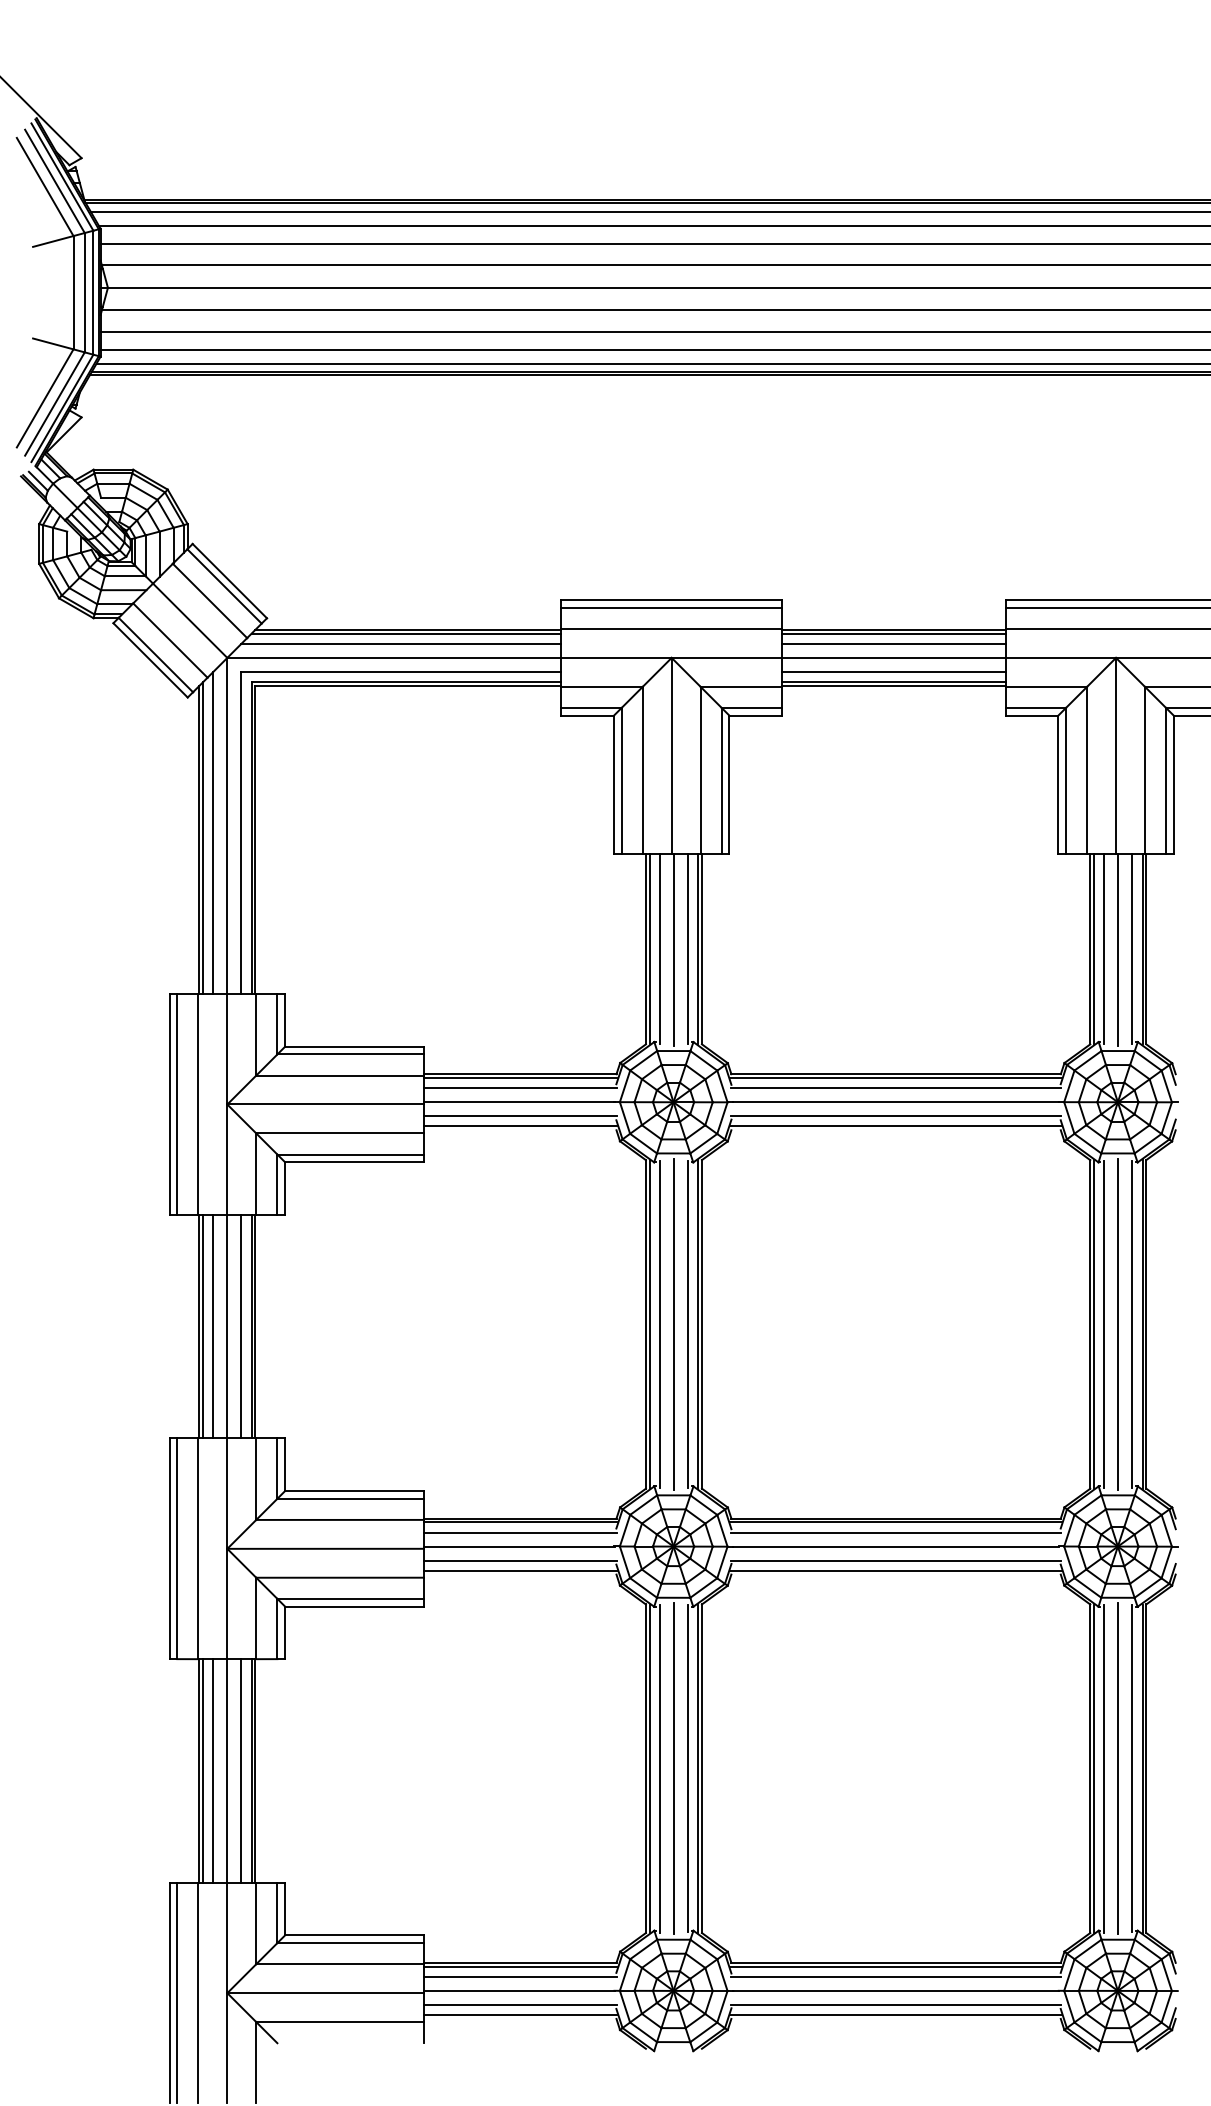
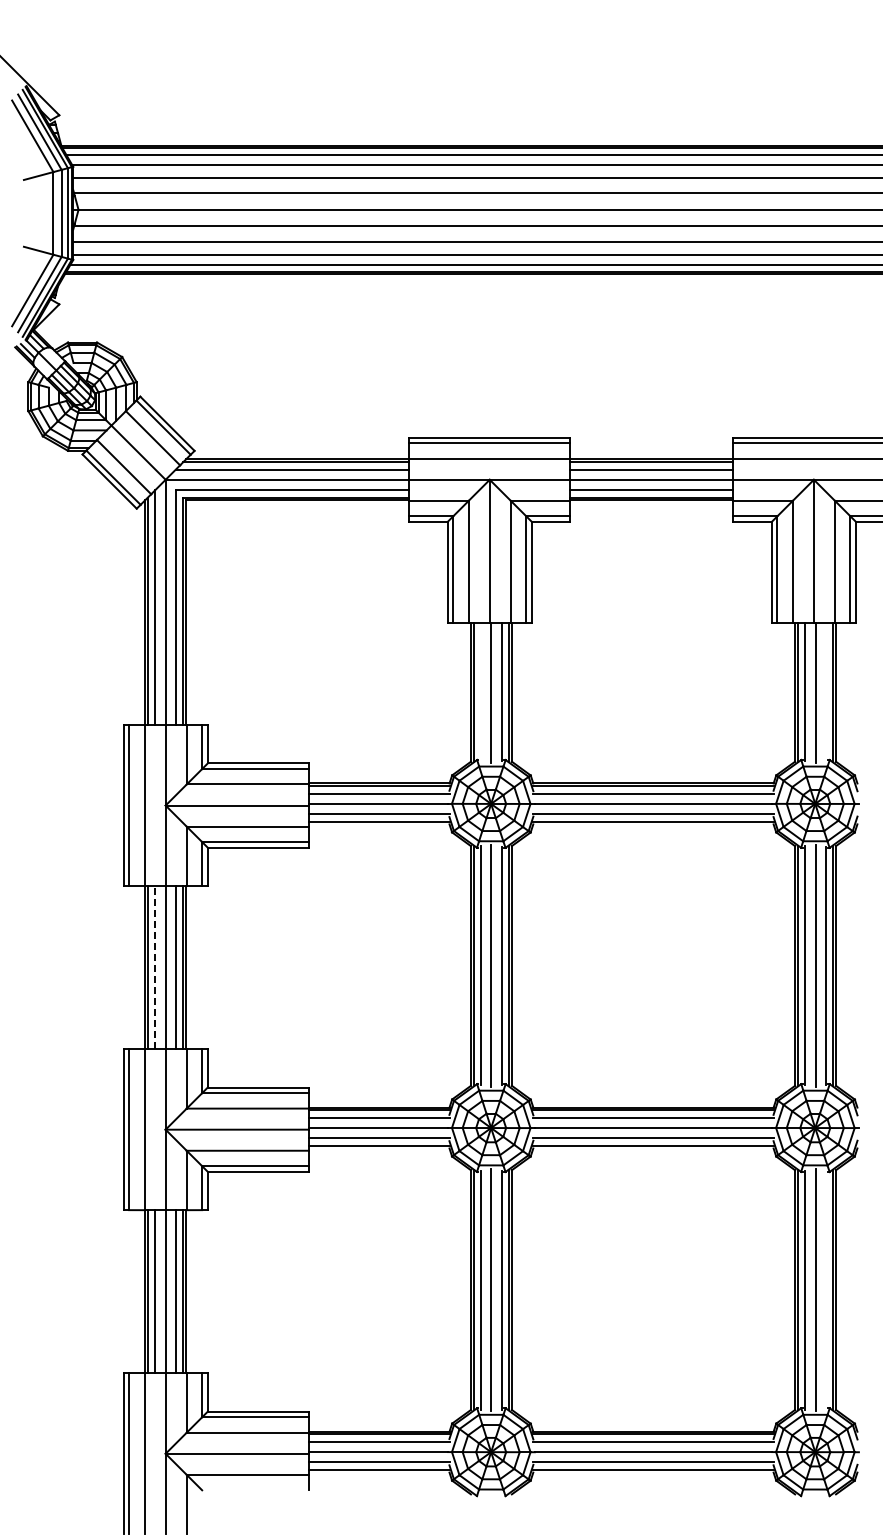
line: (660, 948) -> (481, 691), removed
line: (1131, 948) -> (825, 691), removed
line: (213, 1326) -> (155, 967), solid -> dashed
line: (1131, 1767) -> (825, 1289), removed

